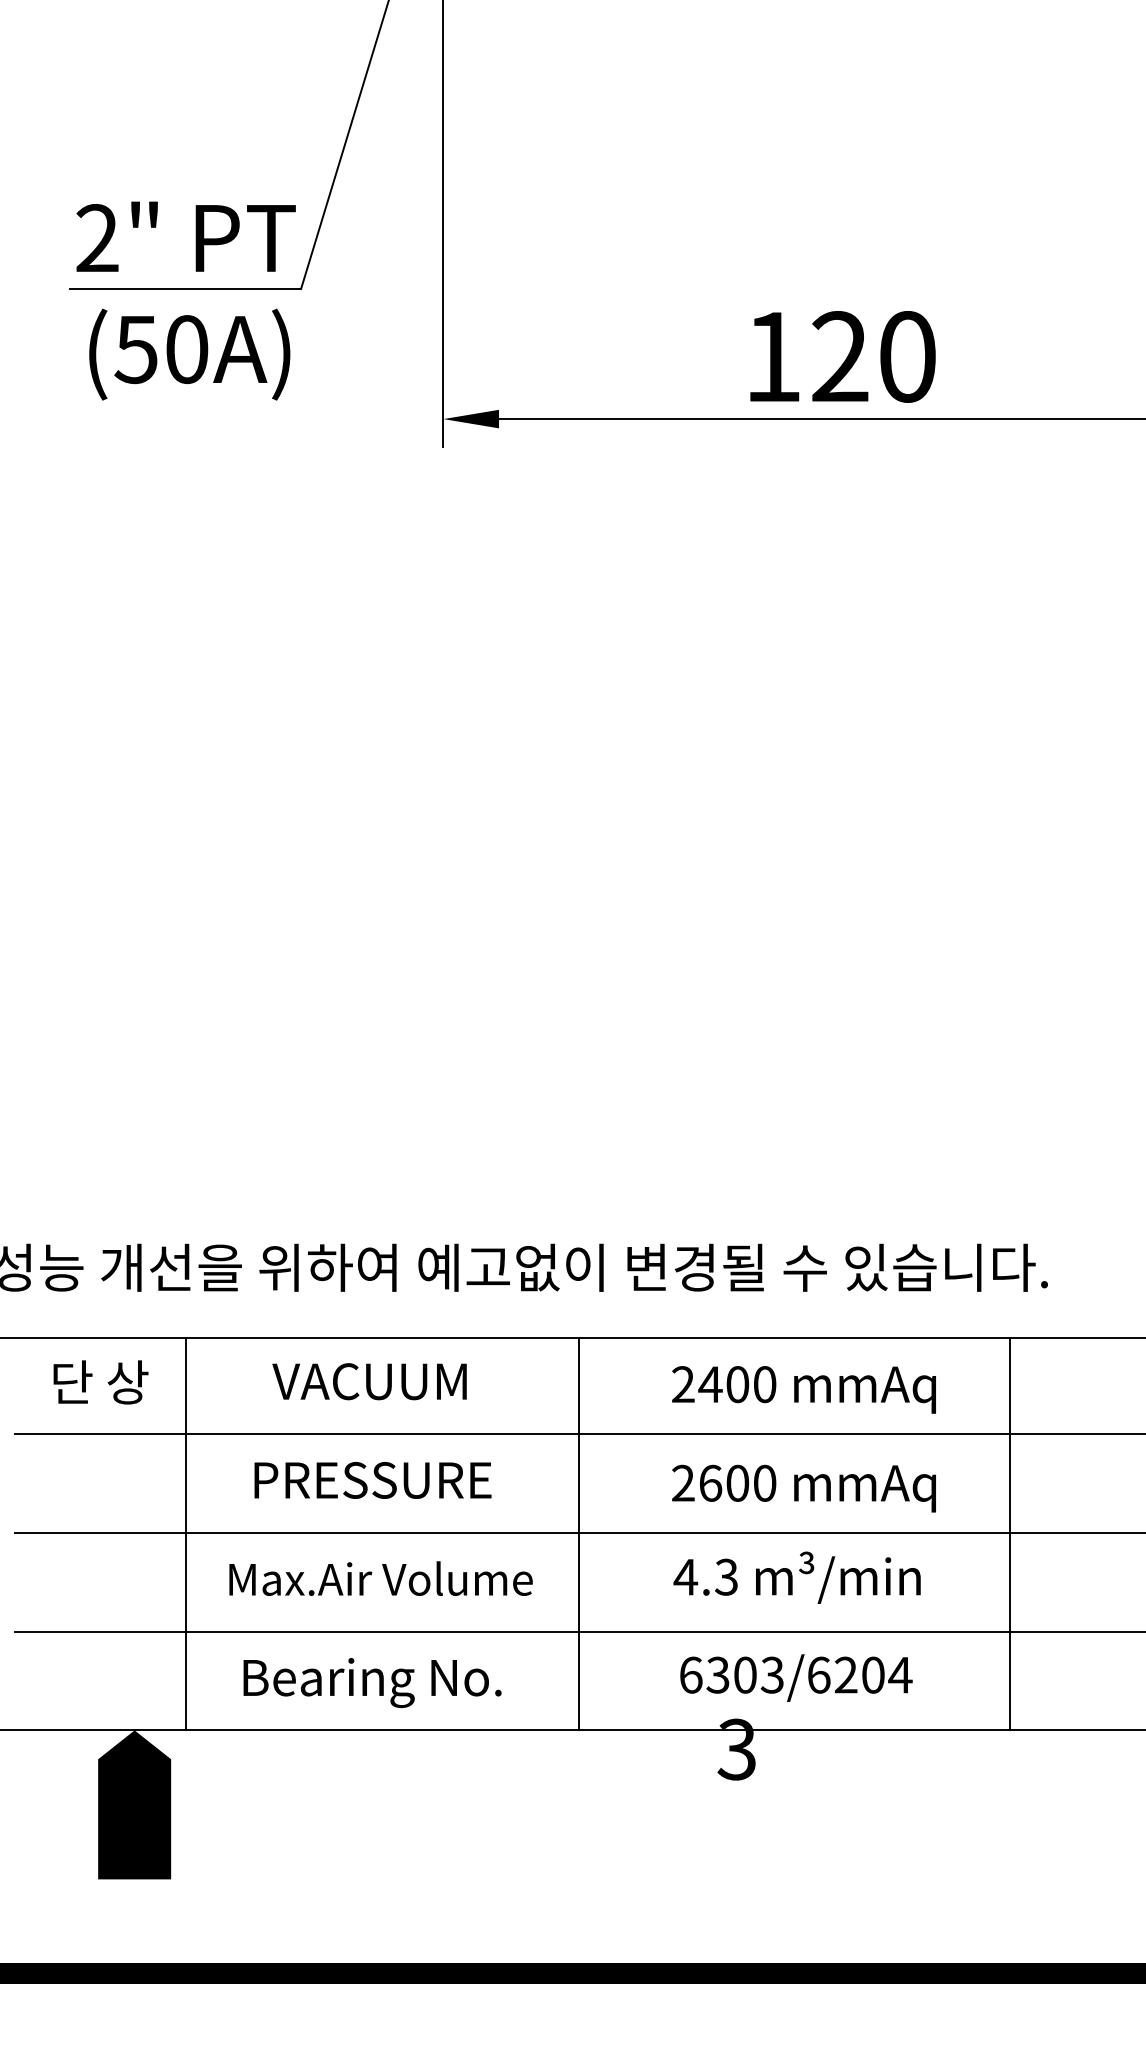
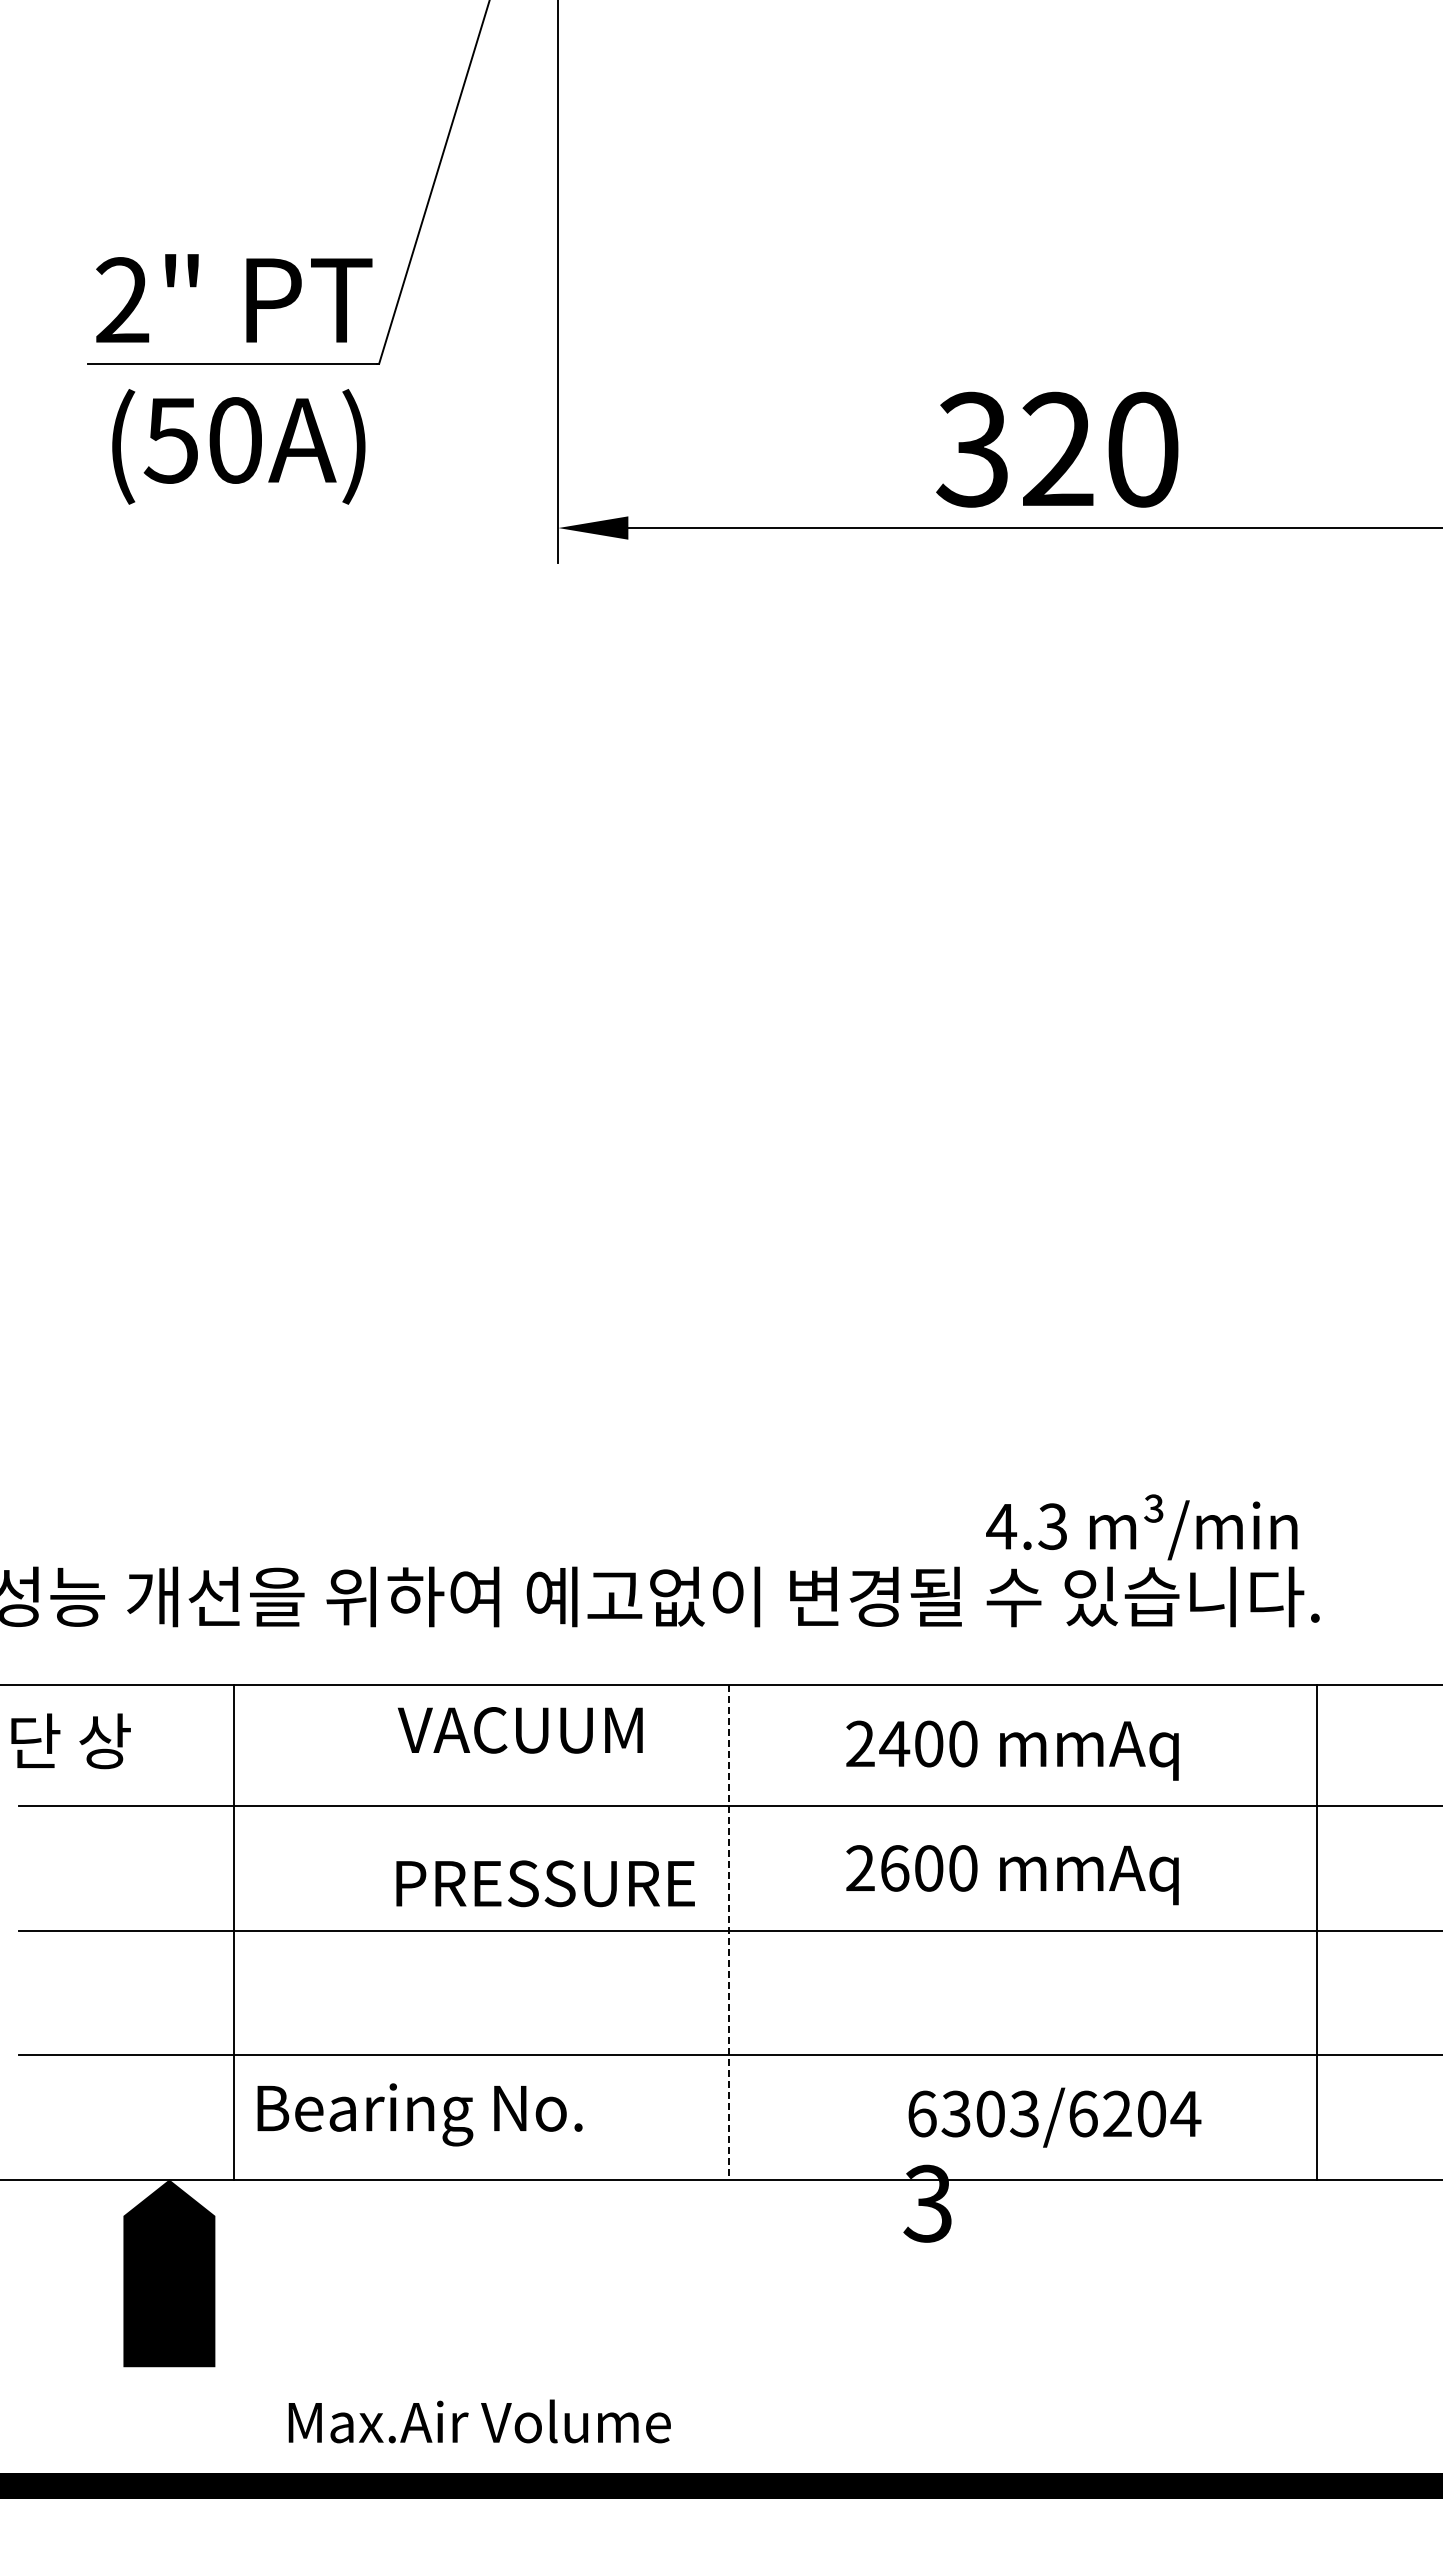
text: (771, 356) -> (971, 449), 120 -> 320
text: (369, 1381) -> (520, 1730), moved
text: (100, 1382) -> (70, 1741), moved
text: (372, 1480) -> (545, 1883), moved
line: (578, 1534) -> (728, 1932), solid -> dashed
line: (1010, 1534) -> (1317, 1932), moved
text: (796, 1577) -> (1141, 1527), moved
text: (380, 1578) -> (479, 2421), moved
text: (796, 1677) -> (1054, 2117), moved
text: (372, 1682) -> (419, 2114), moved

